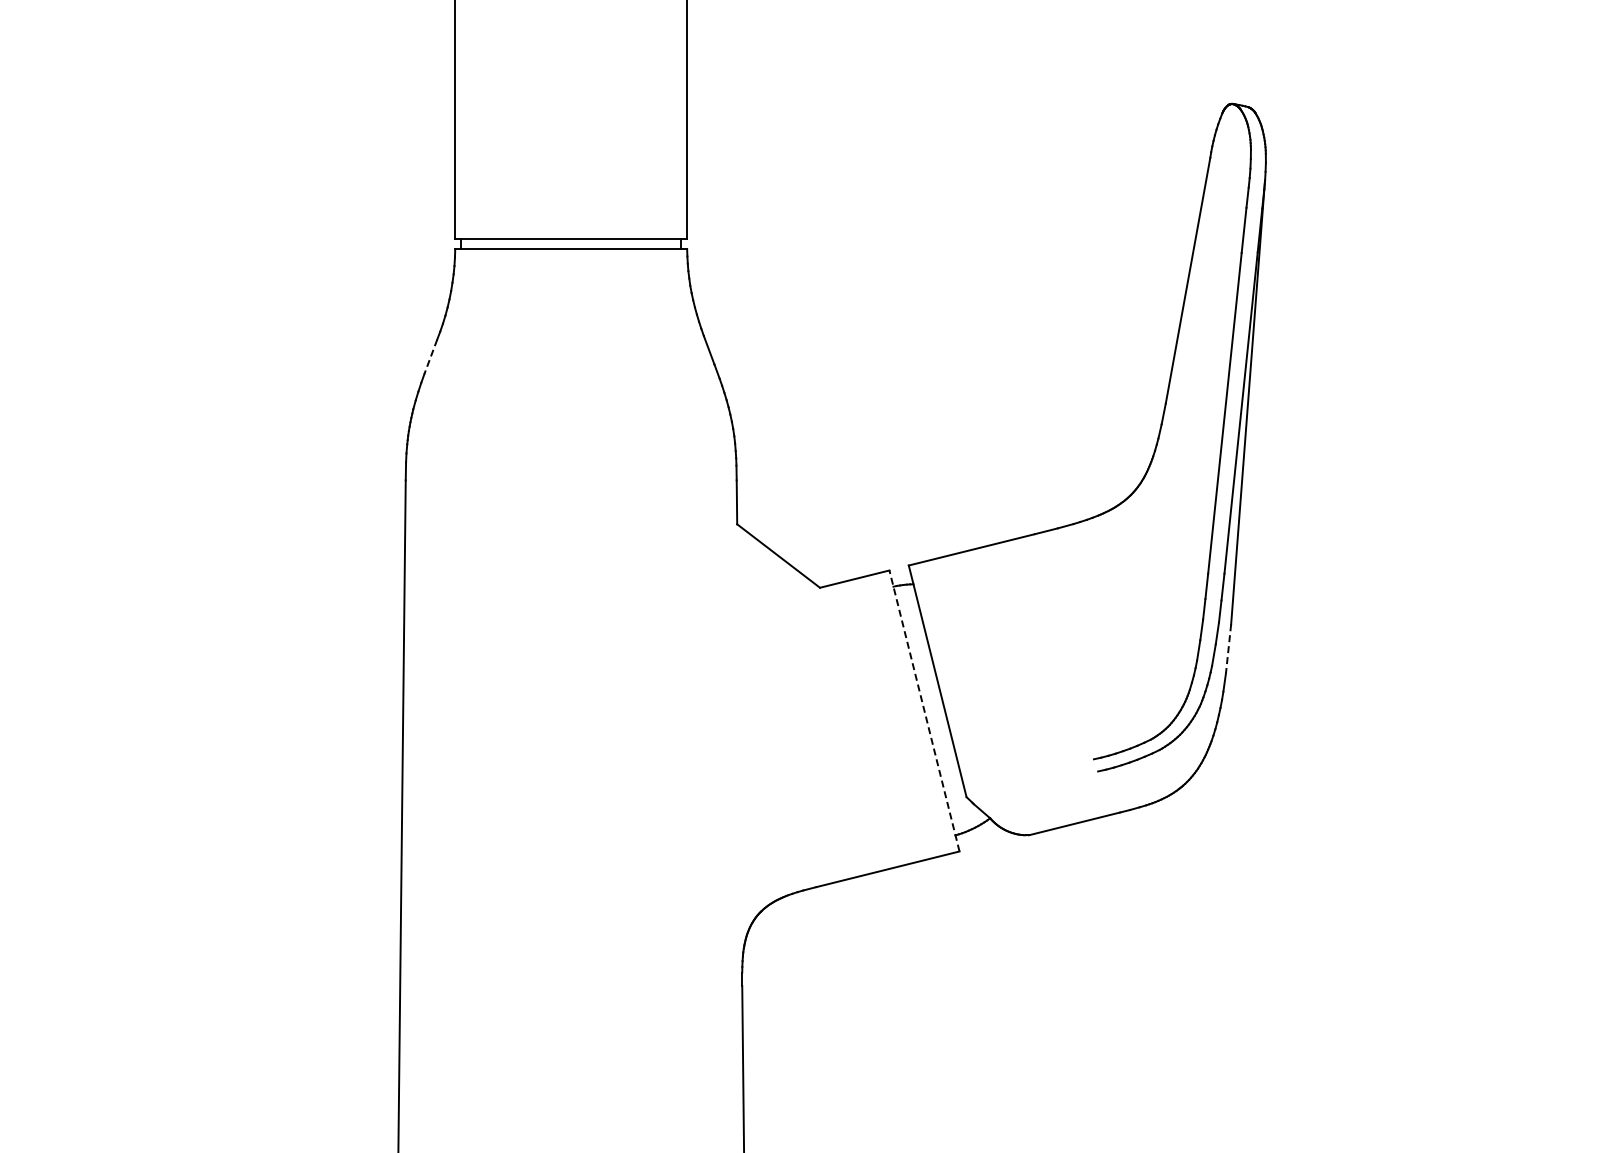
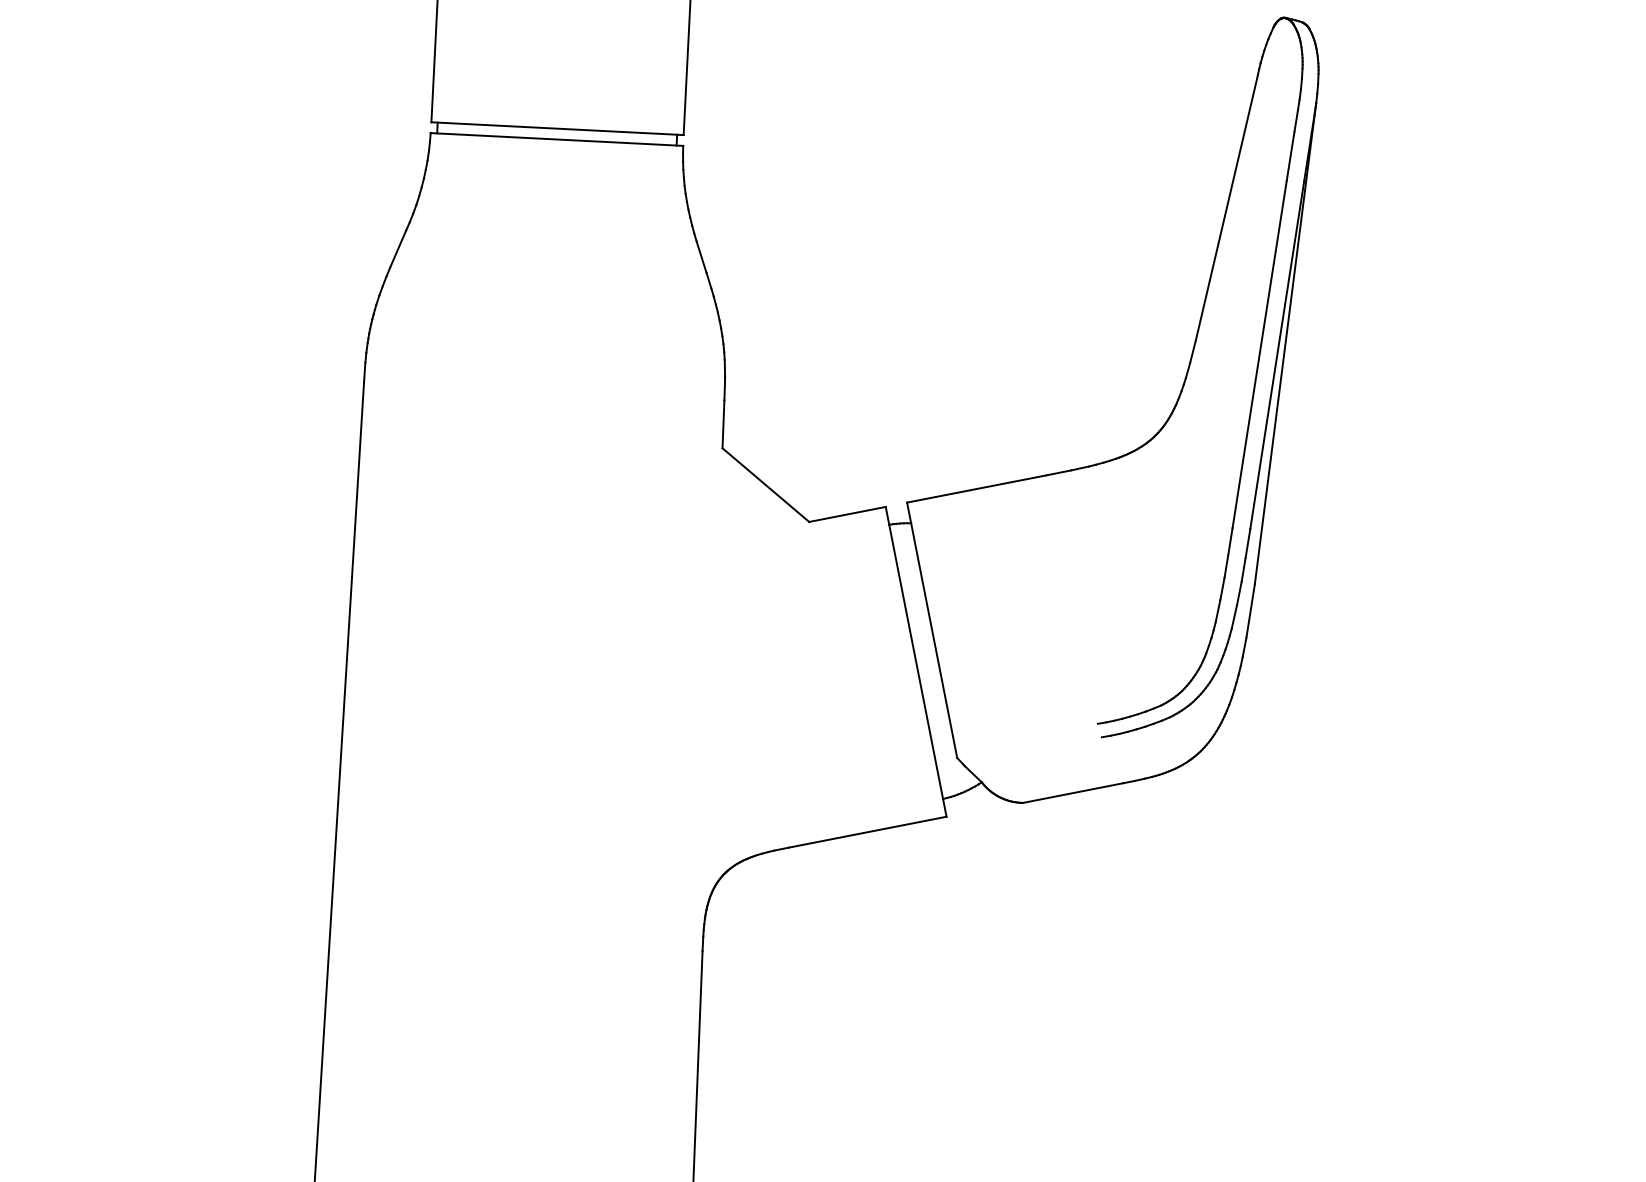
line: (430, 357) -> (397, 249), dashed -> solid
line: (1228, 648) -> (1250, 610), dashed -> solid
line: (924, 710) -> (916, 661), dashed -> solid

